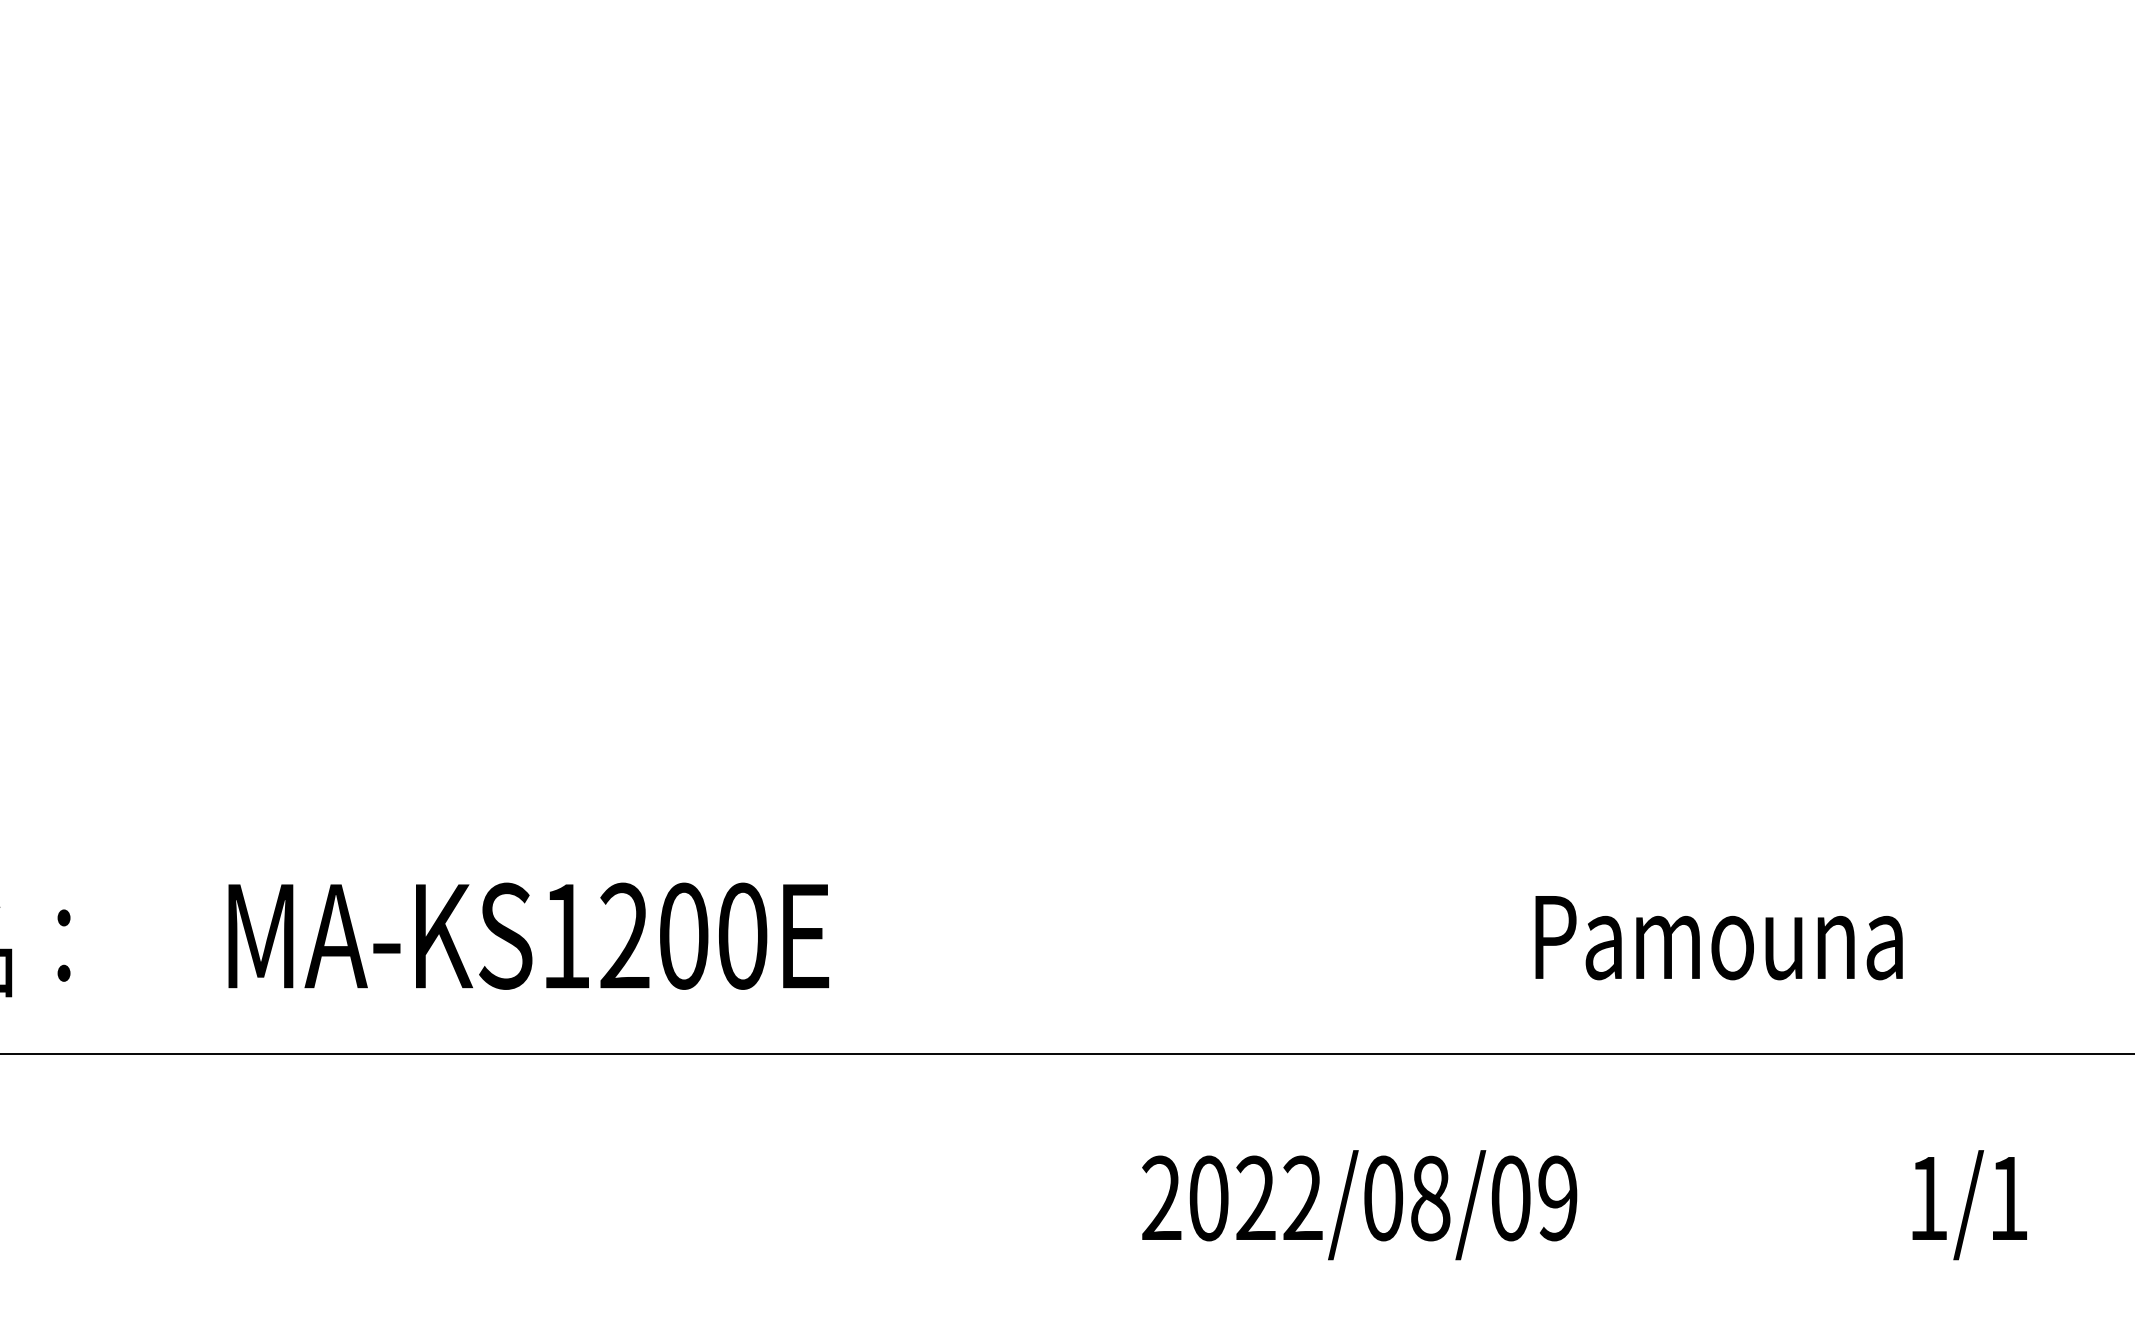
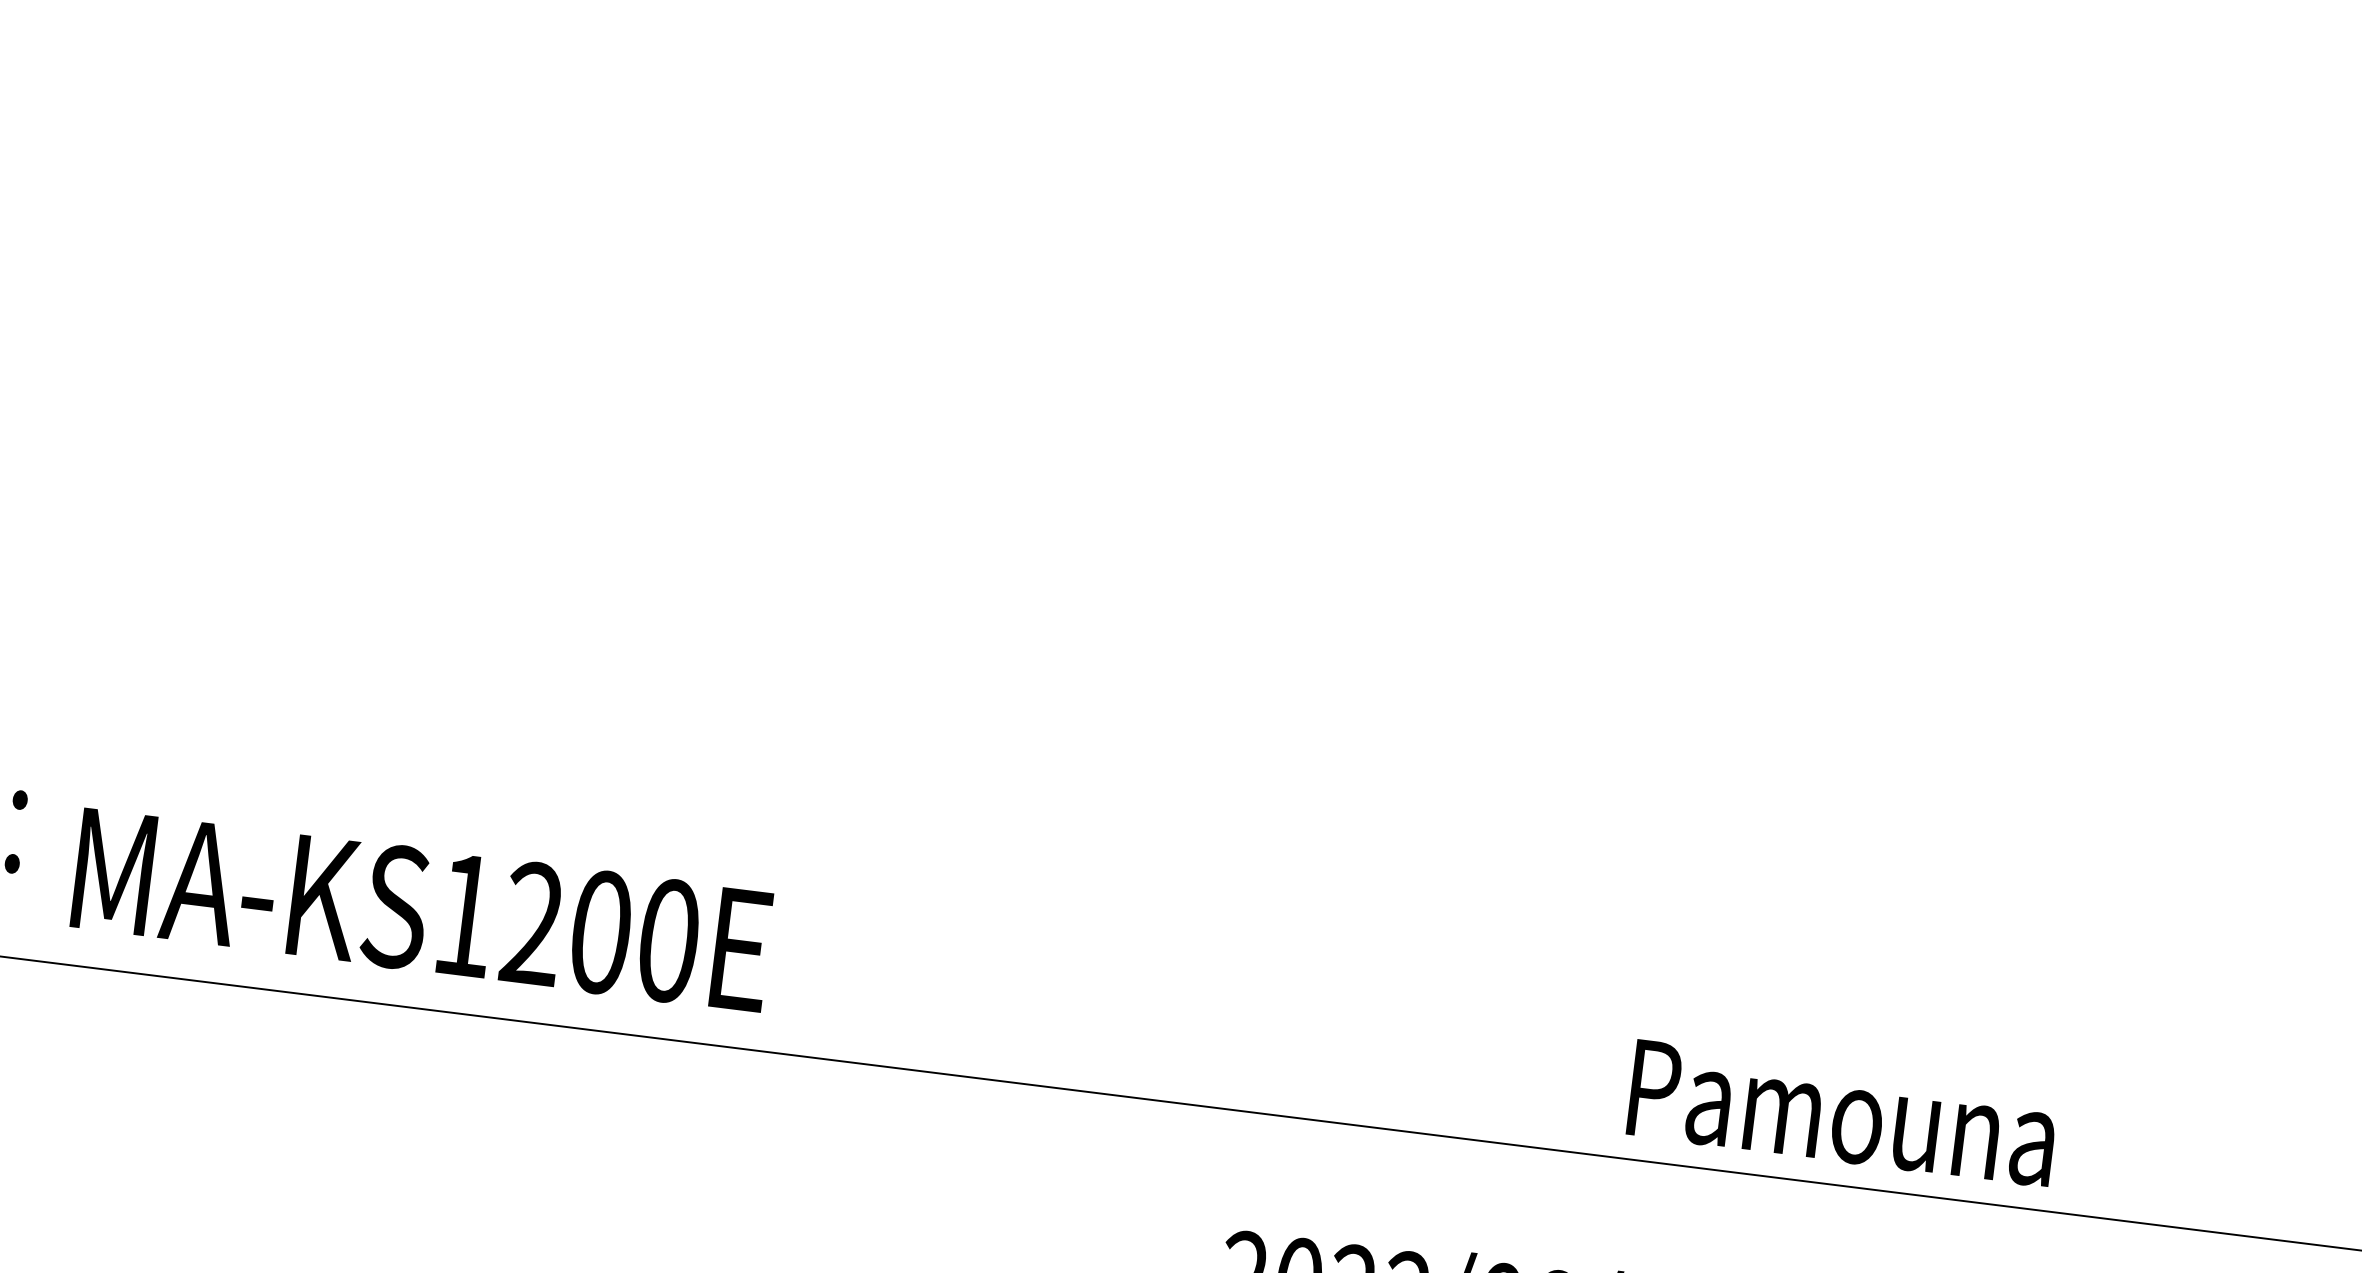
text: (528, 935) -> (422, 909), moved
text: (1718, 938) -> (1841, 1114), moved

